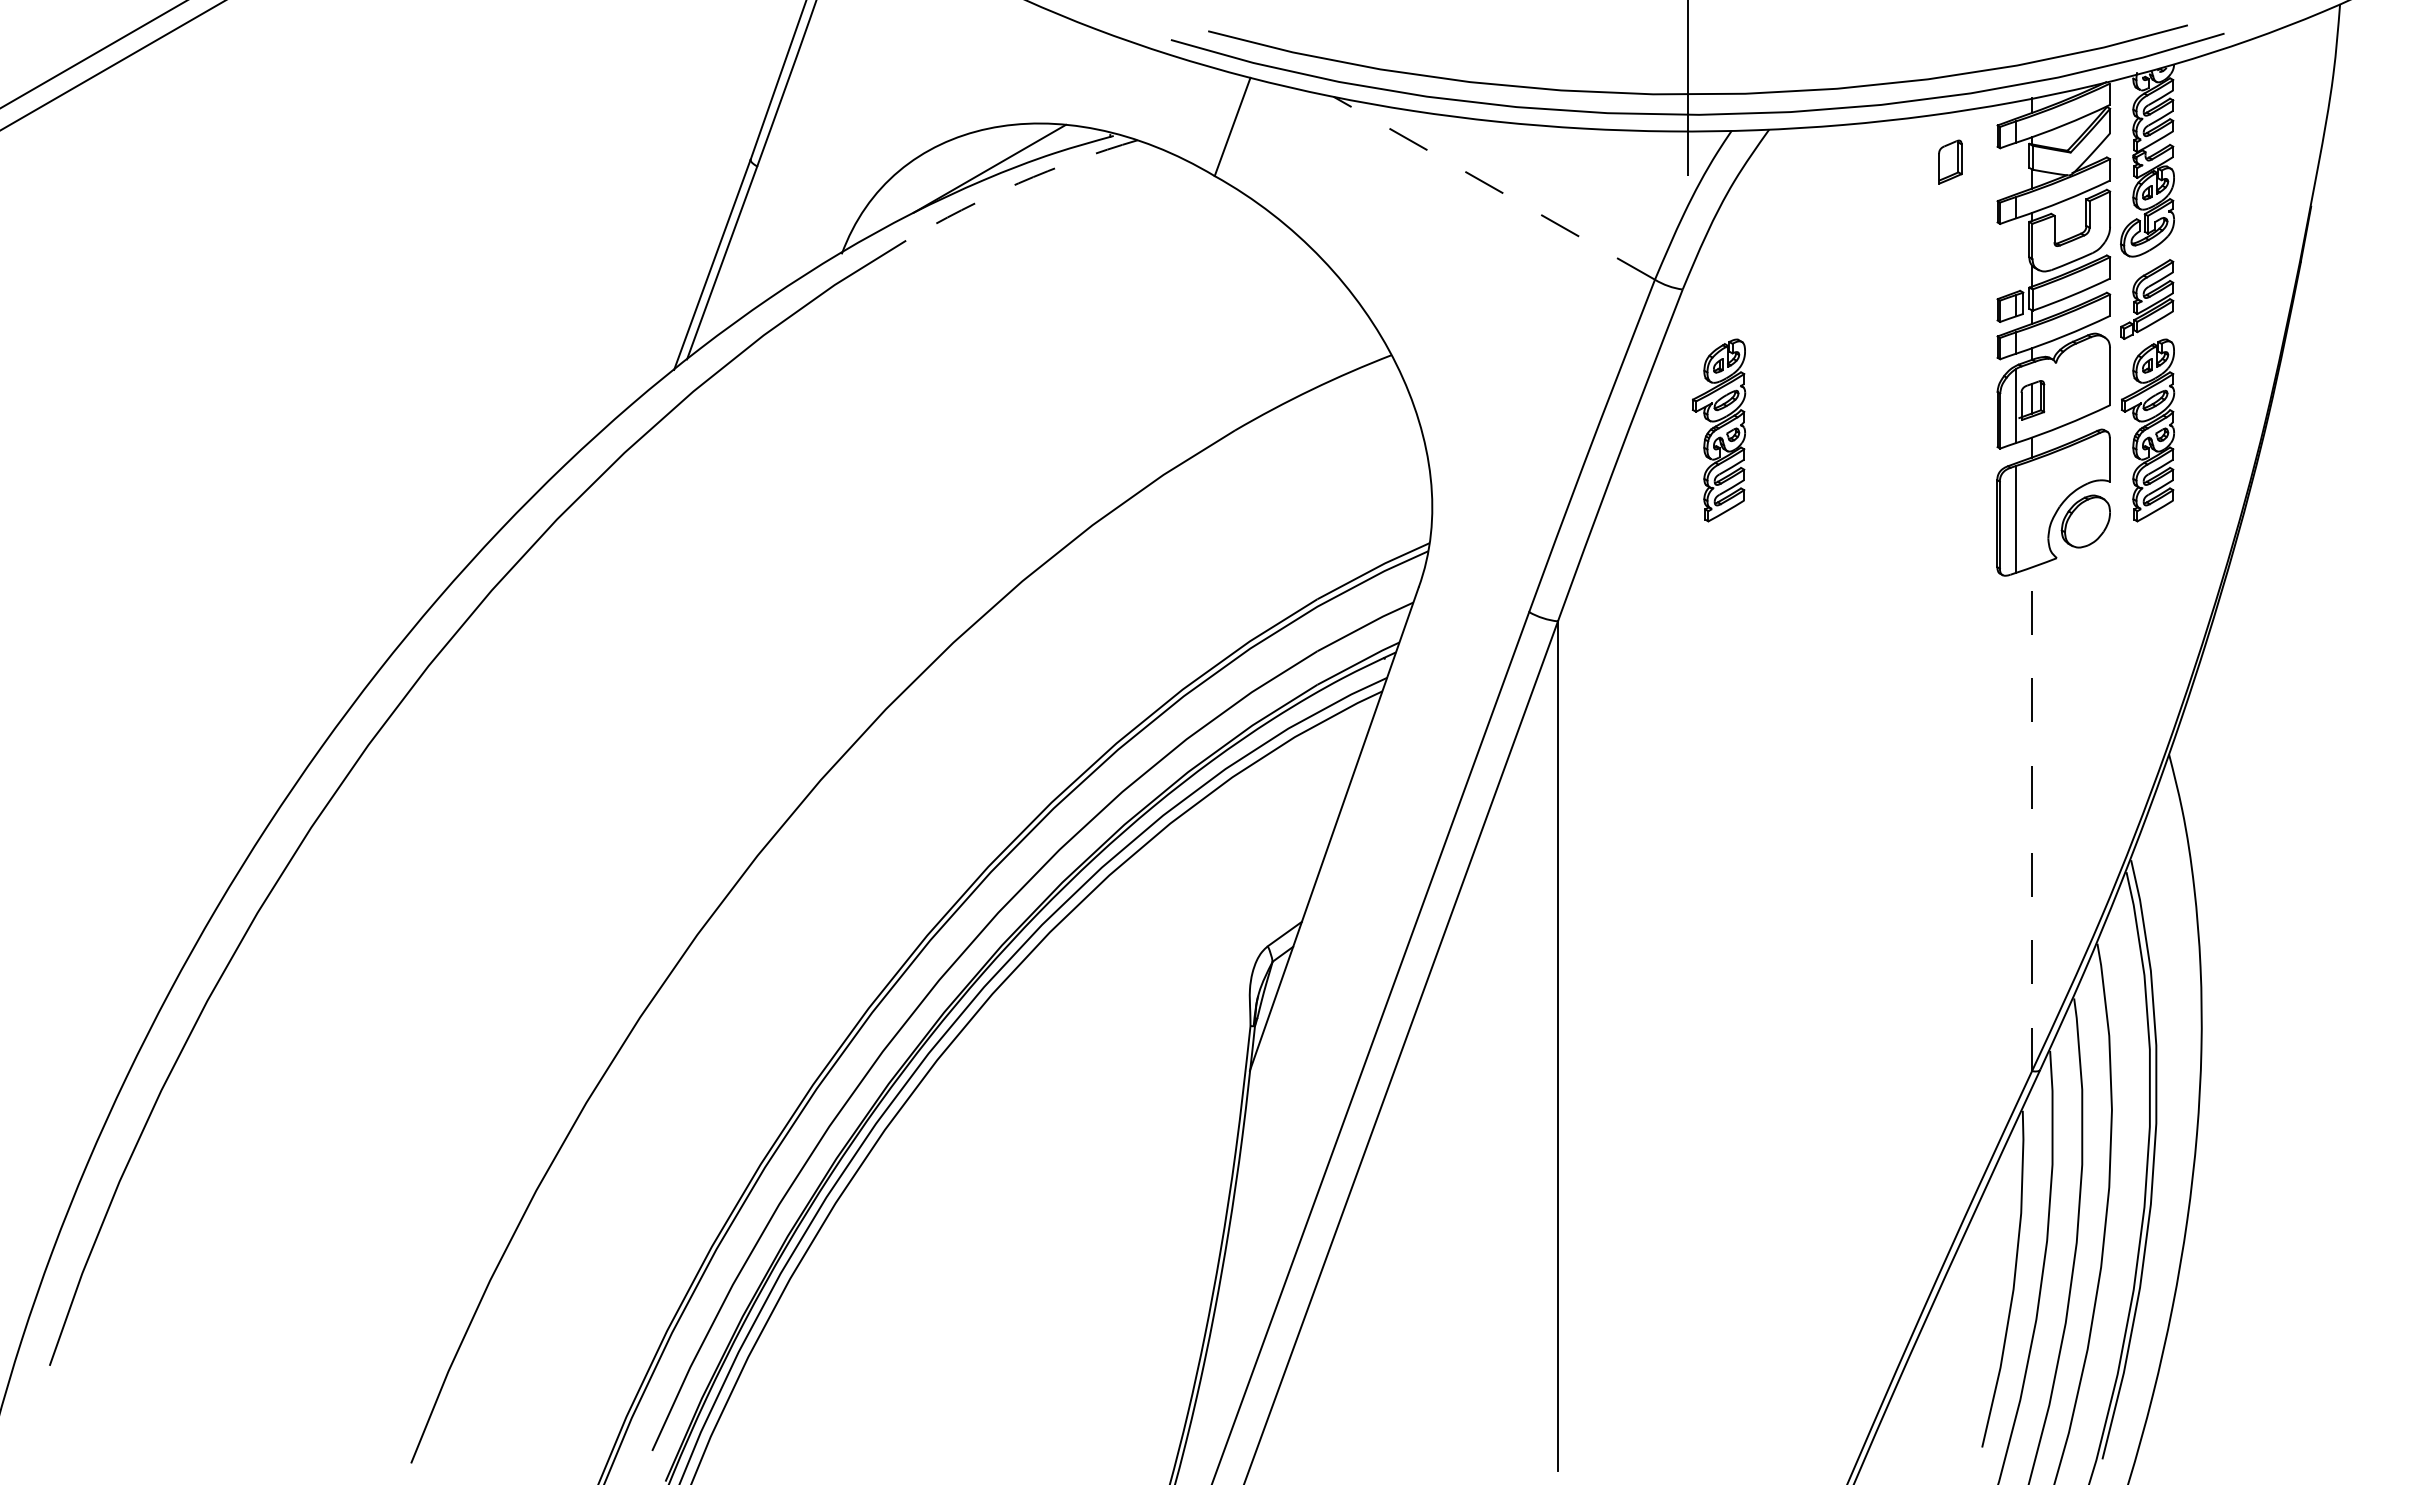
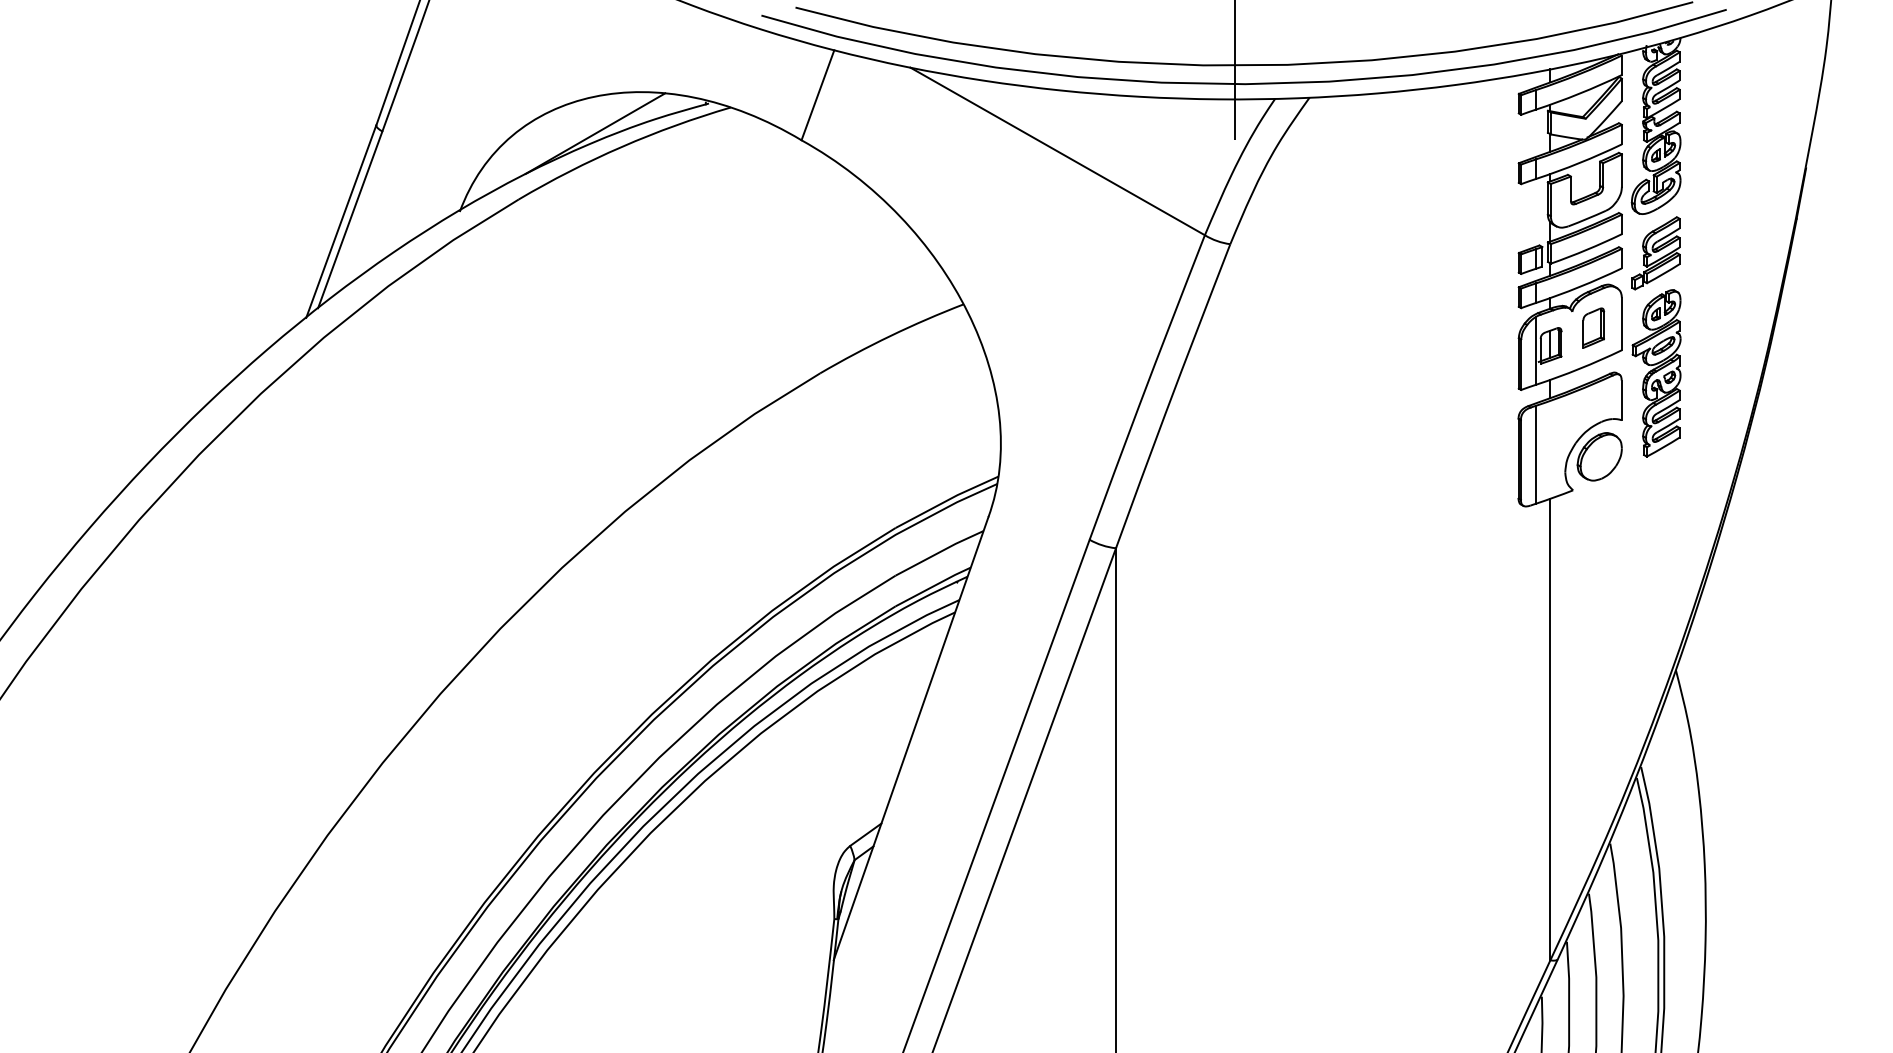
part: (1950, 161) -> (1593, 327), moved
arc: (1018, 183) -> (621, 147), dashed -> solid
line: (1494, 188) -> (1057, 151), dashed -> solid
part: (1718, 430) -> (1263, 373), removed
line: (2032, 819) -> (1550, 729), dashed -> solid

